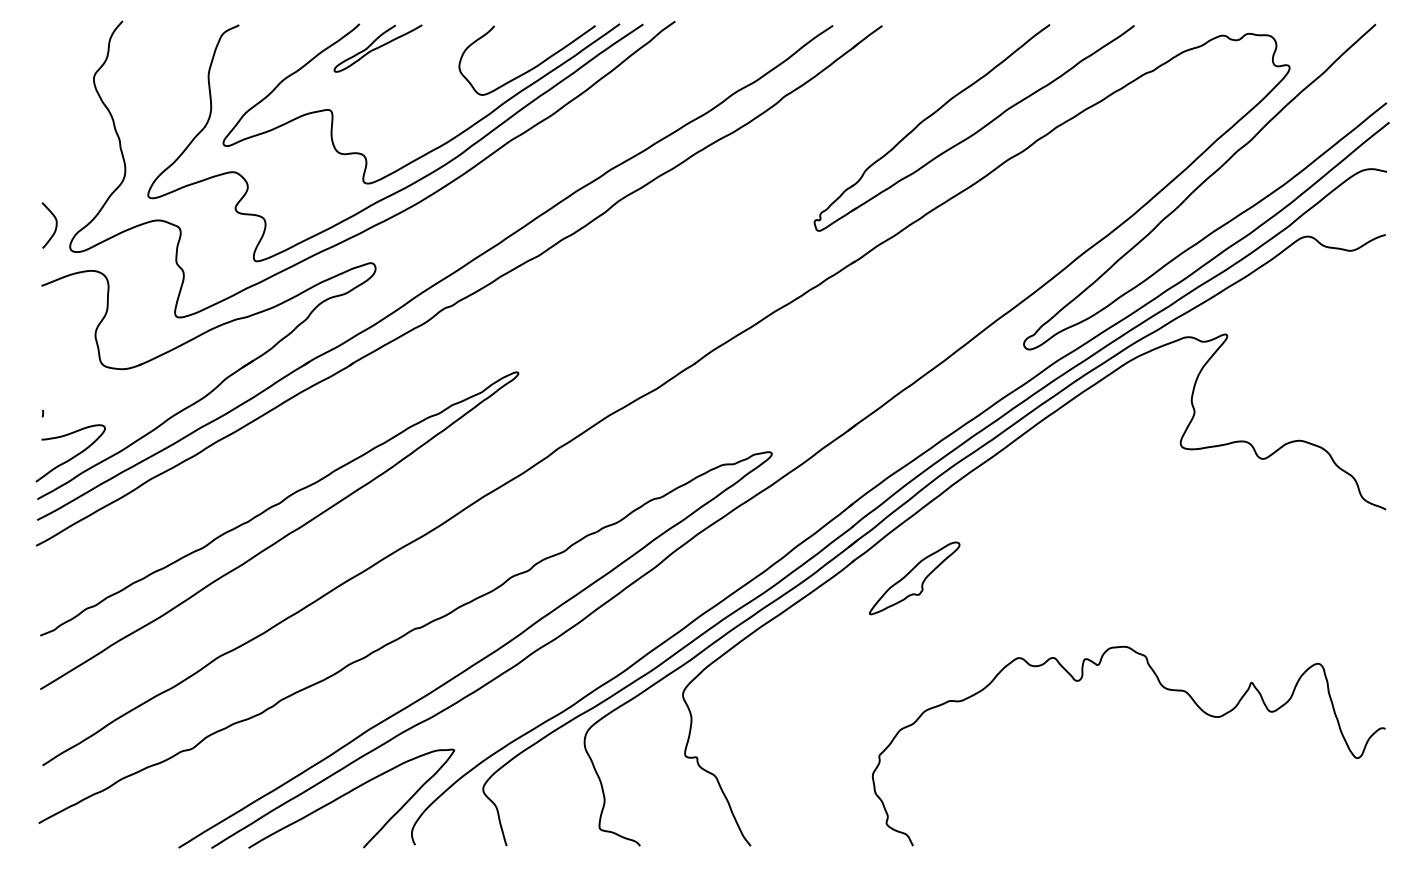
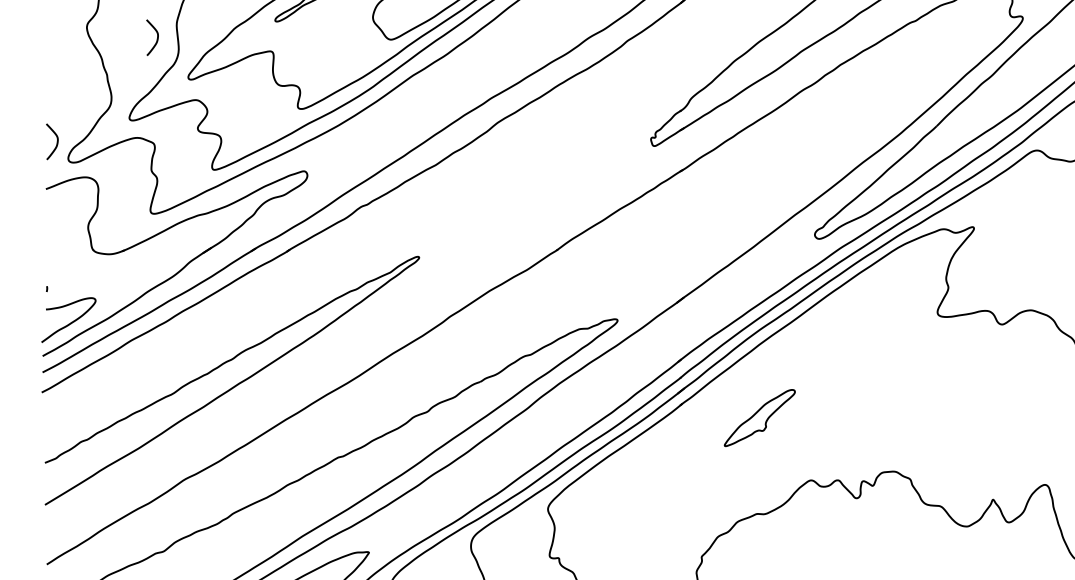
curve: (183, 92) -> (157, 37), added
part: (914, 578) -> (759, 418), moved

